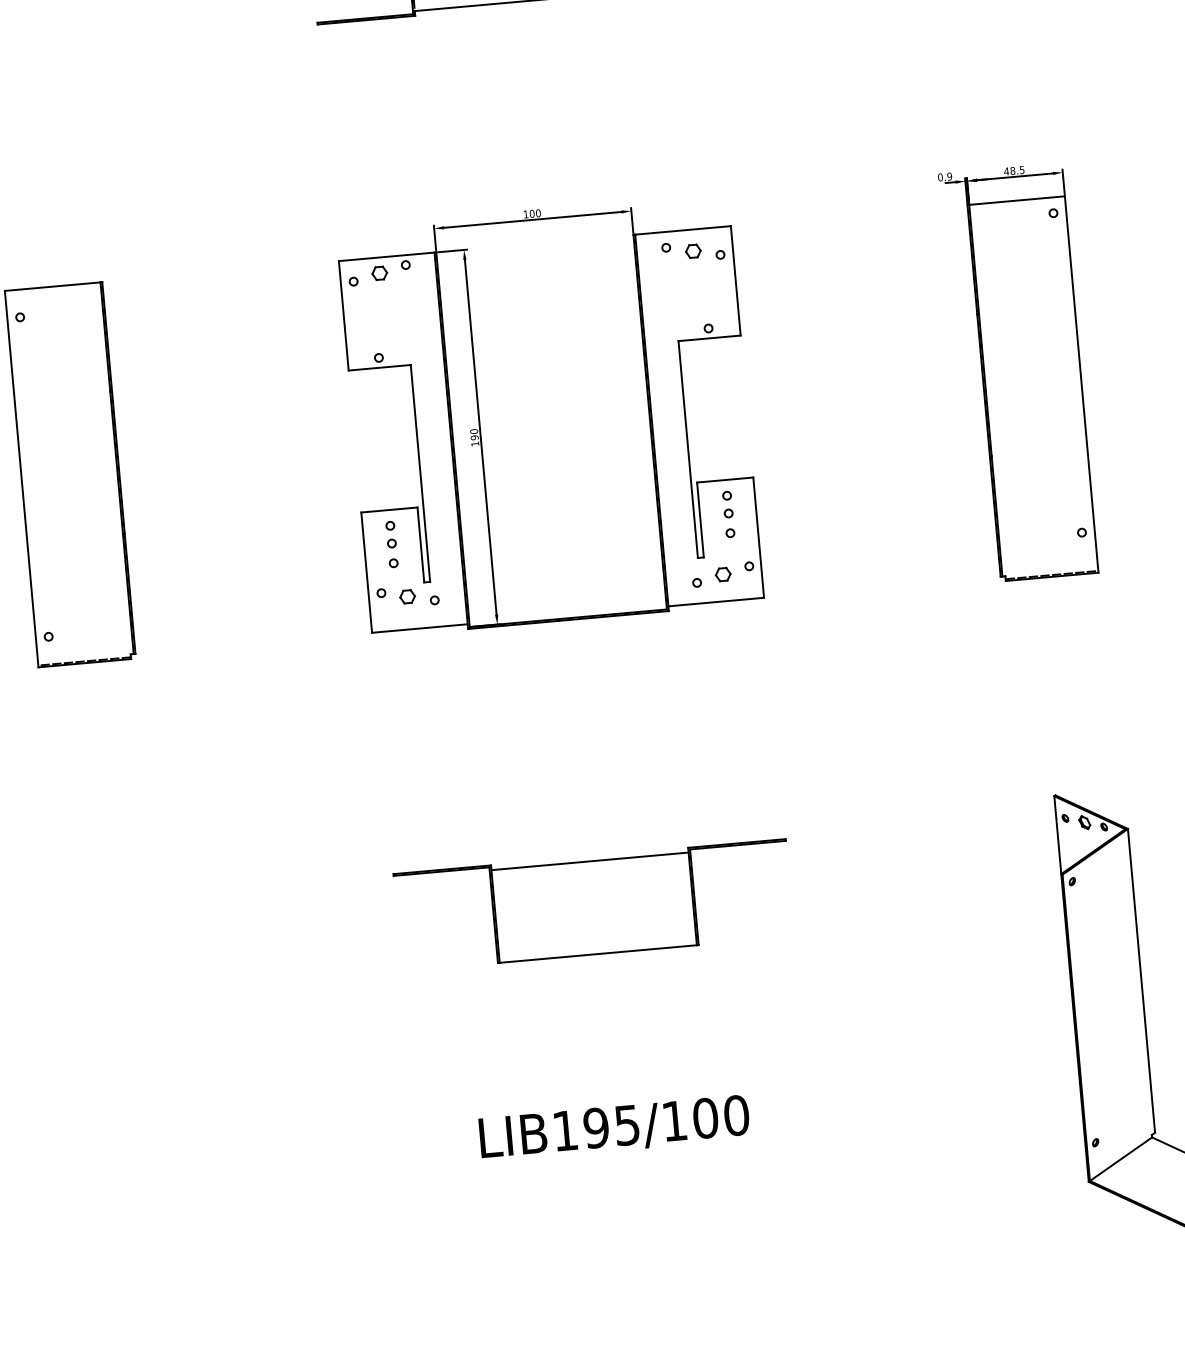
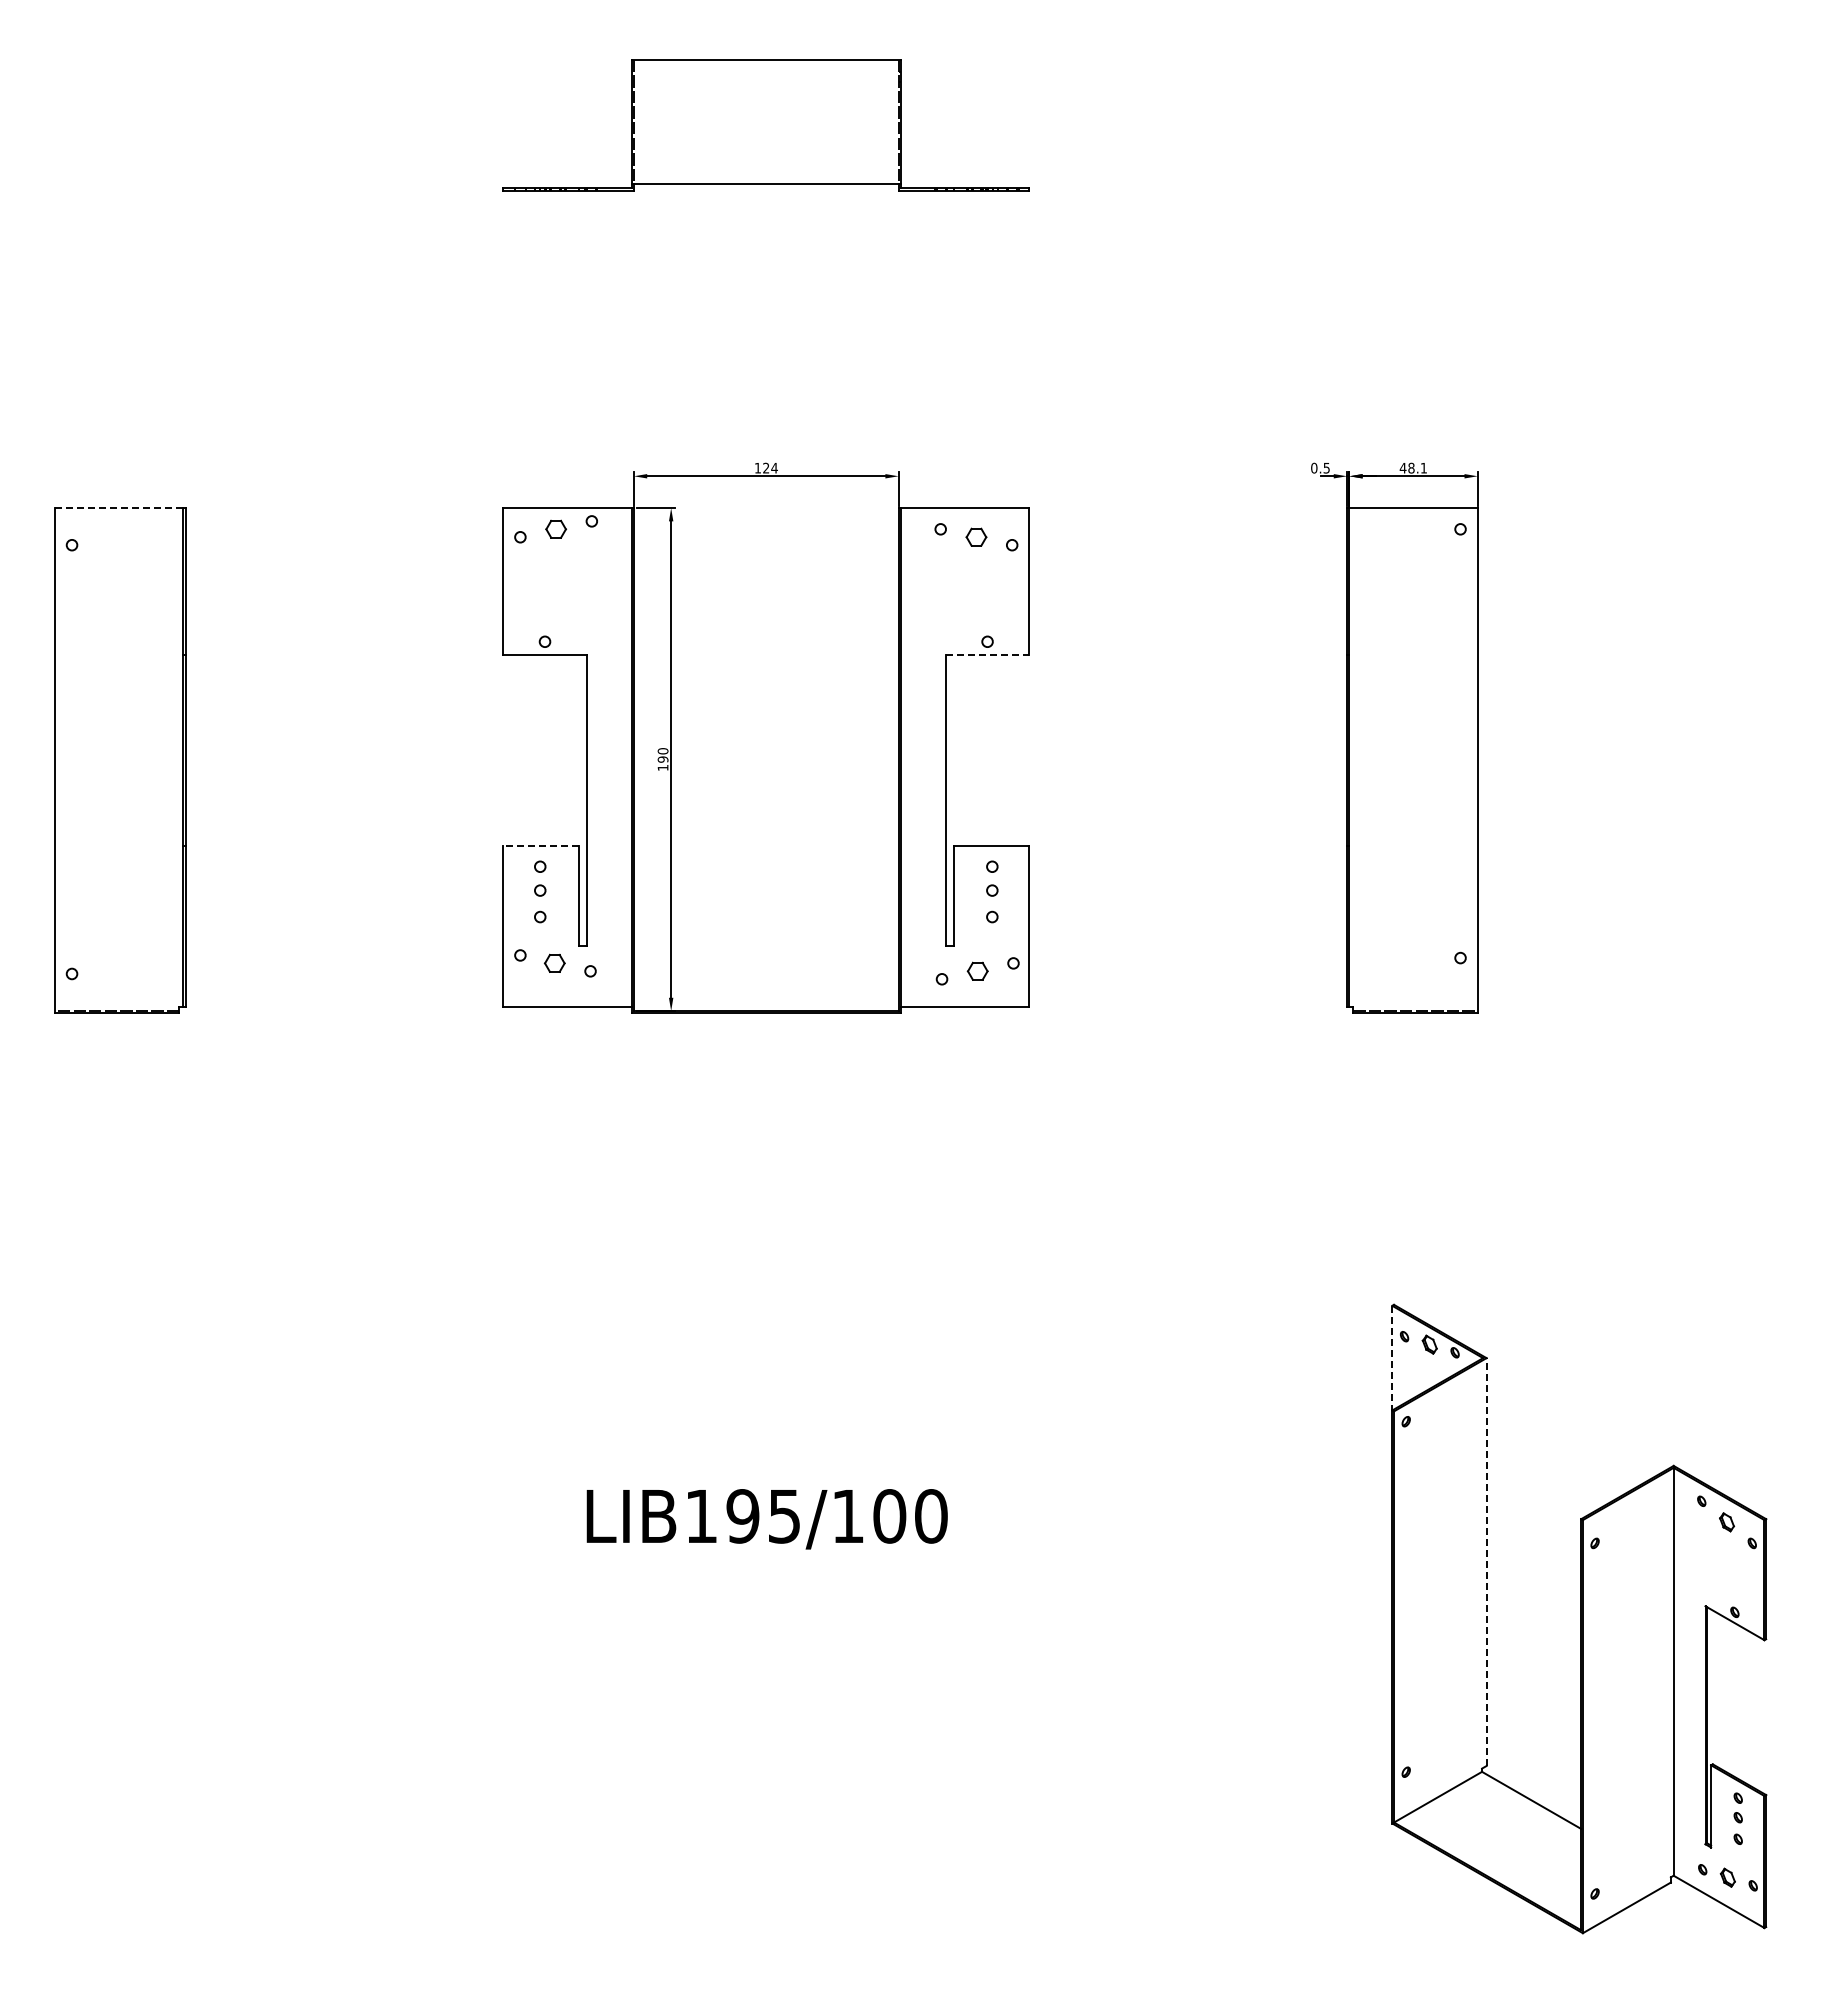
text: (1021, 170) -> (1423, 468), 48.5 -> 48.1
text: (949, 176) -> (1326, 467), 0.9 -> 0.5
text: (535, 213) -> (770, 467), 100 -> 124
line: (52, 286) -> (118, 508), solid -> dashed
line: (709, 338) -> (987, 655), solid -> dashed
line: (389, 509) -> (540, 845), solid -> dashed
line: (1057, 835) -> (1392, 1358), solid -> dashed
part: (593, 905) -> (765, 1396), removed
line: (1141, 981) -> (1486, 1562), solid -> dashed
text: (614, 1128) -> (766, 1519), moved

